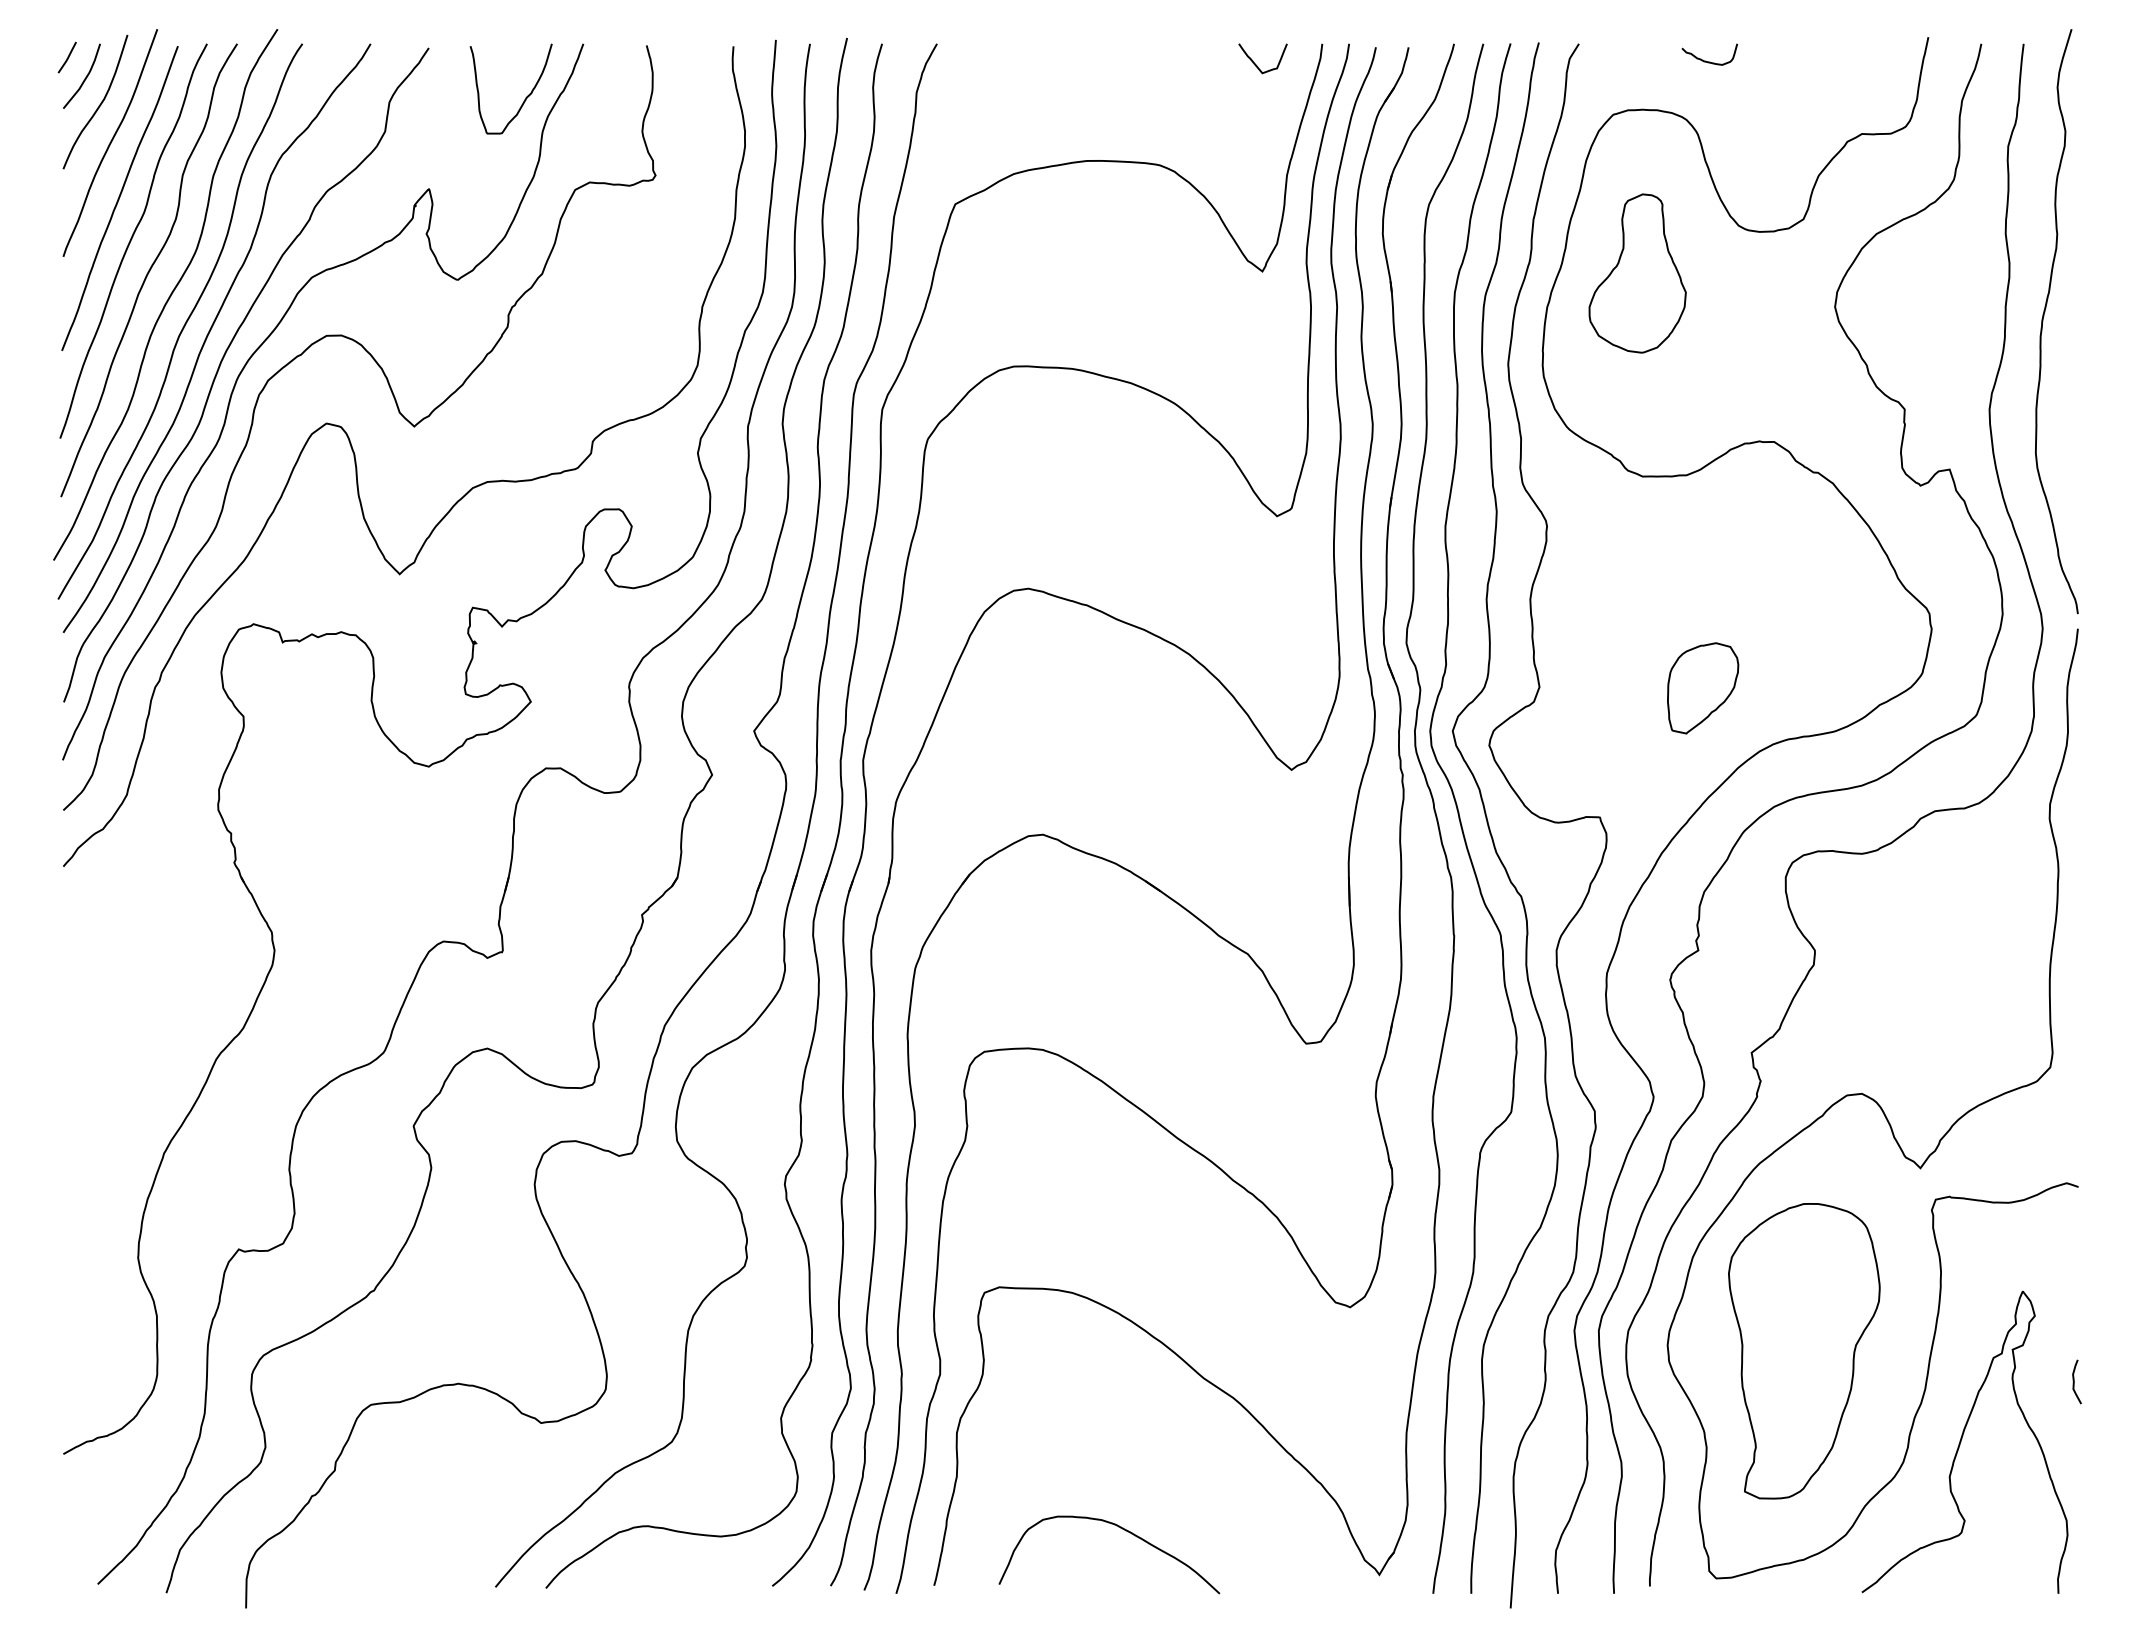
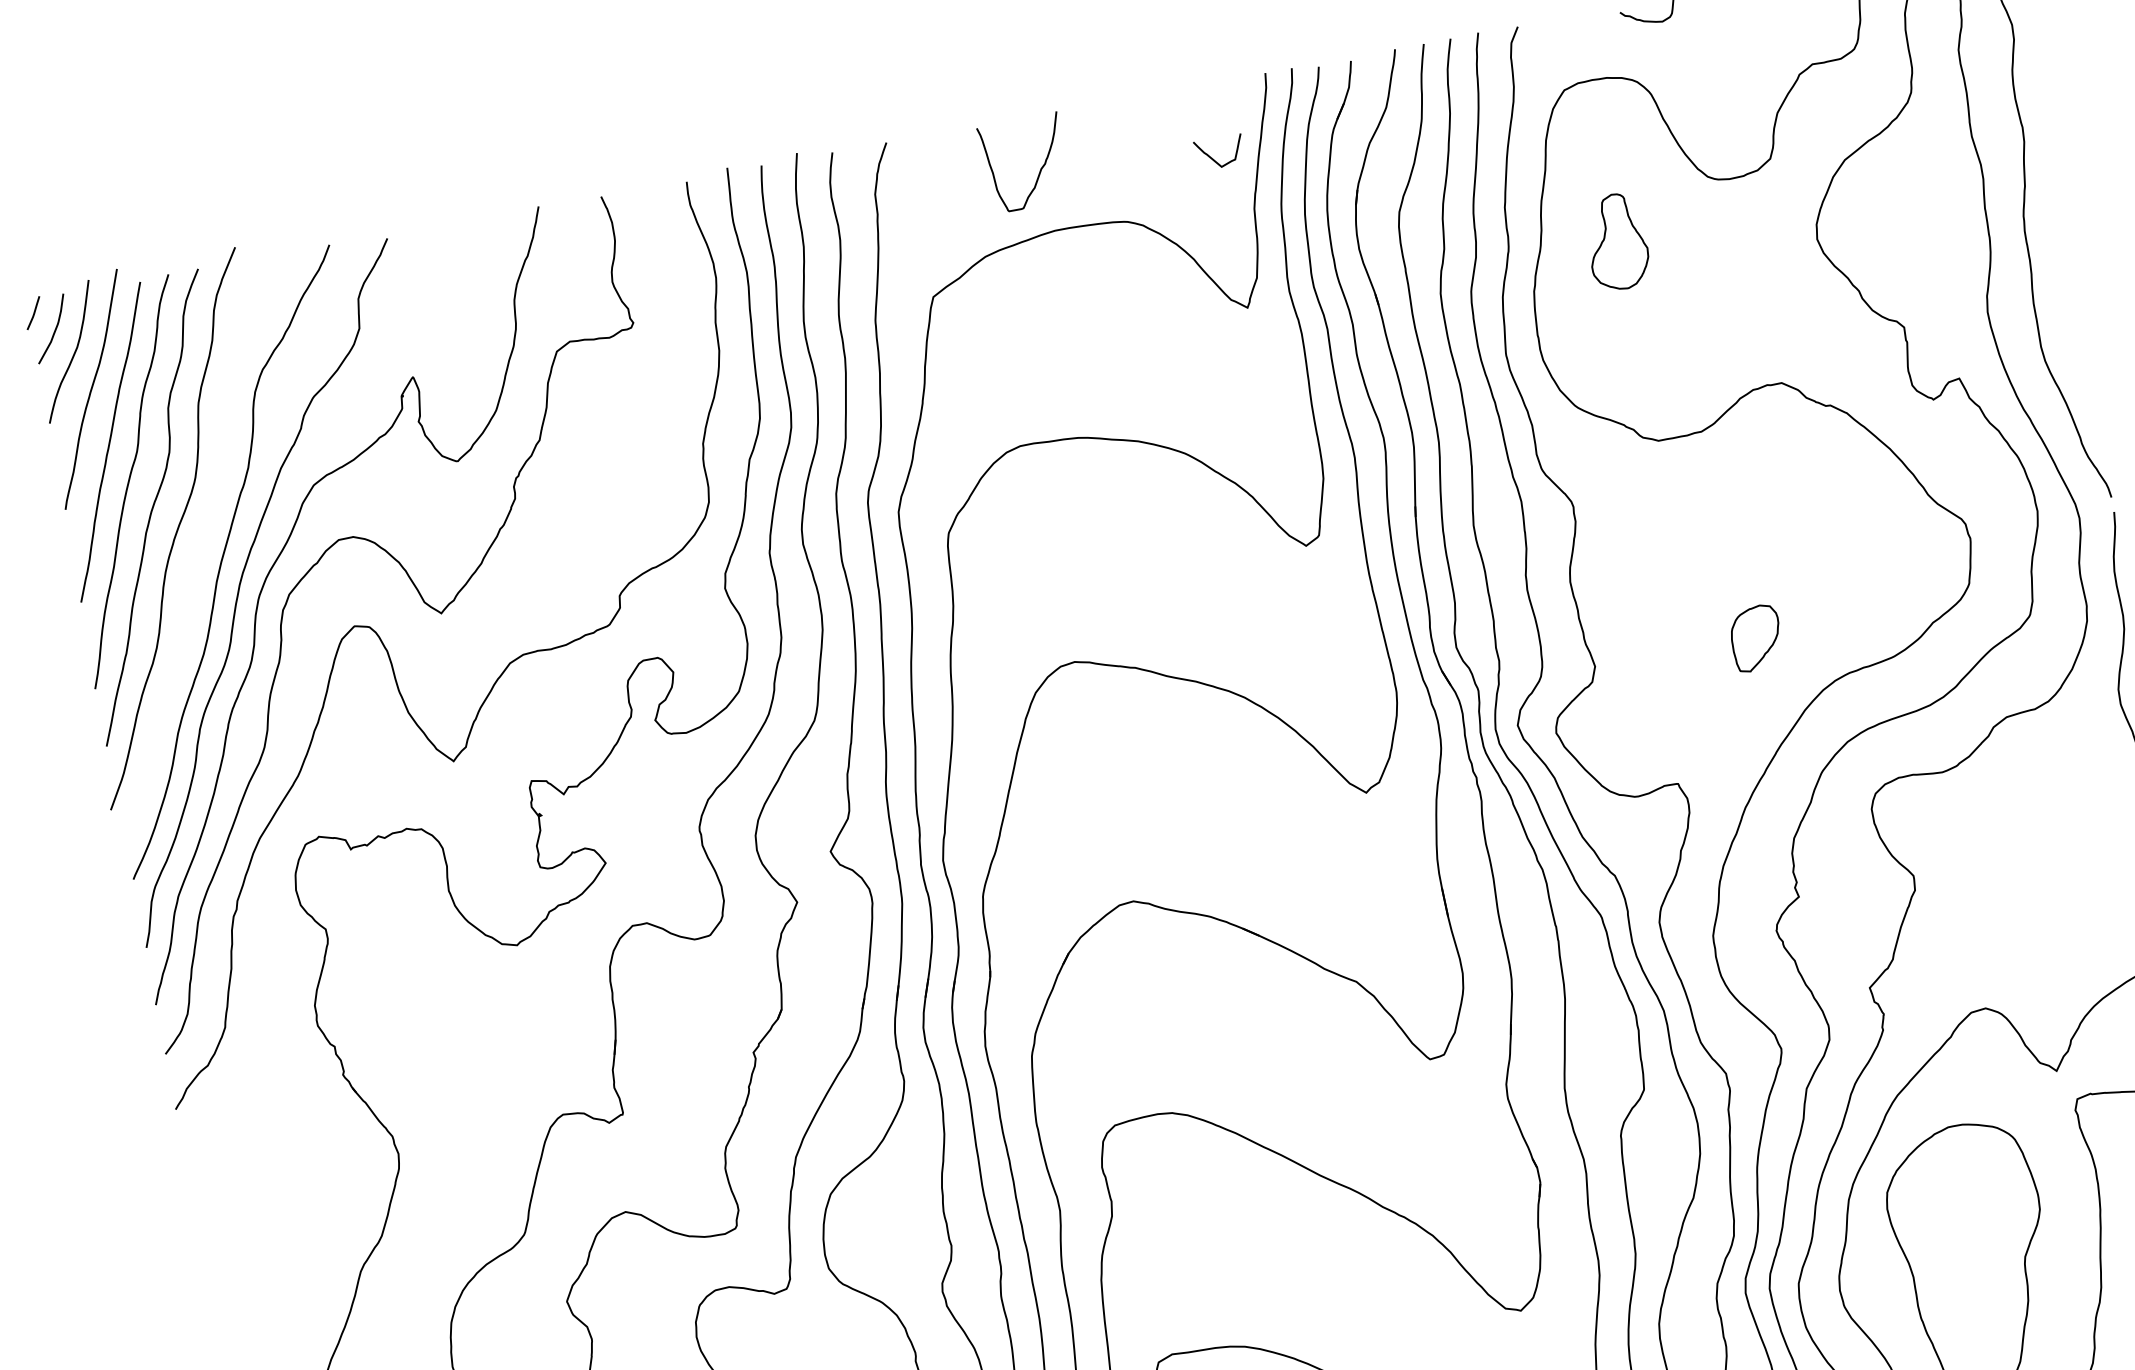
curve: (1256, 64) -> (1214, 159), moved
curve: (525, 97) -> (1040, 168), moved
part: (1637, 273) -> (1616, 242), size x0.6
curve: (184, 323) -> (196, 553), removed
part: (1703, 688) -> (1756, 638), size x0.7

